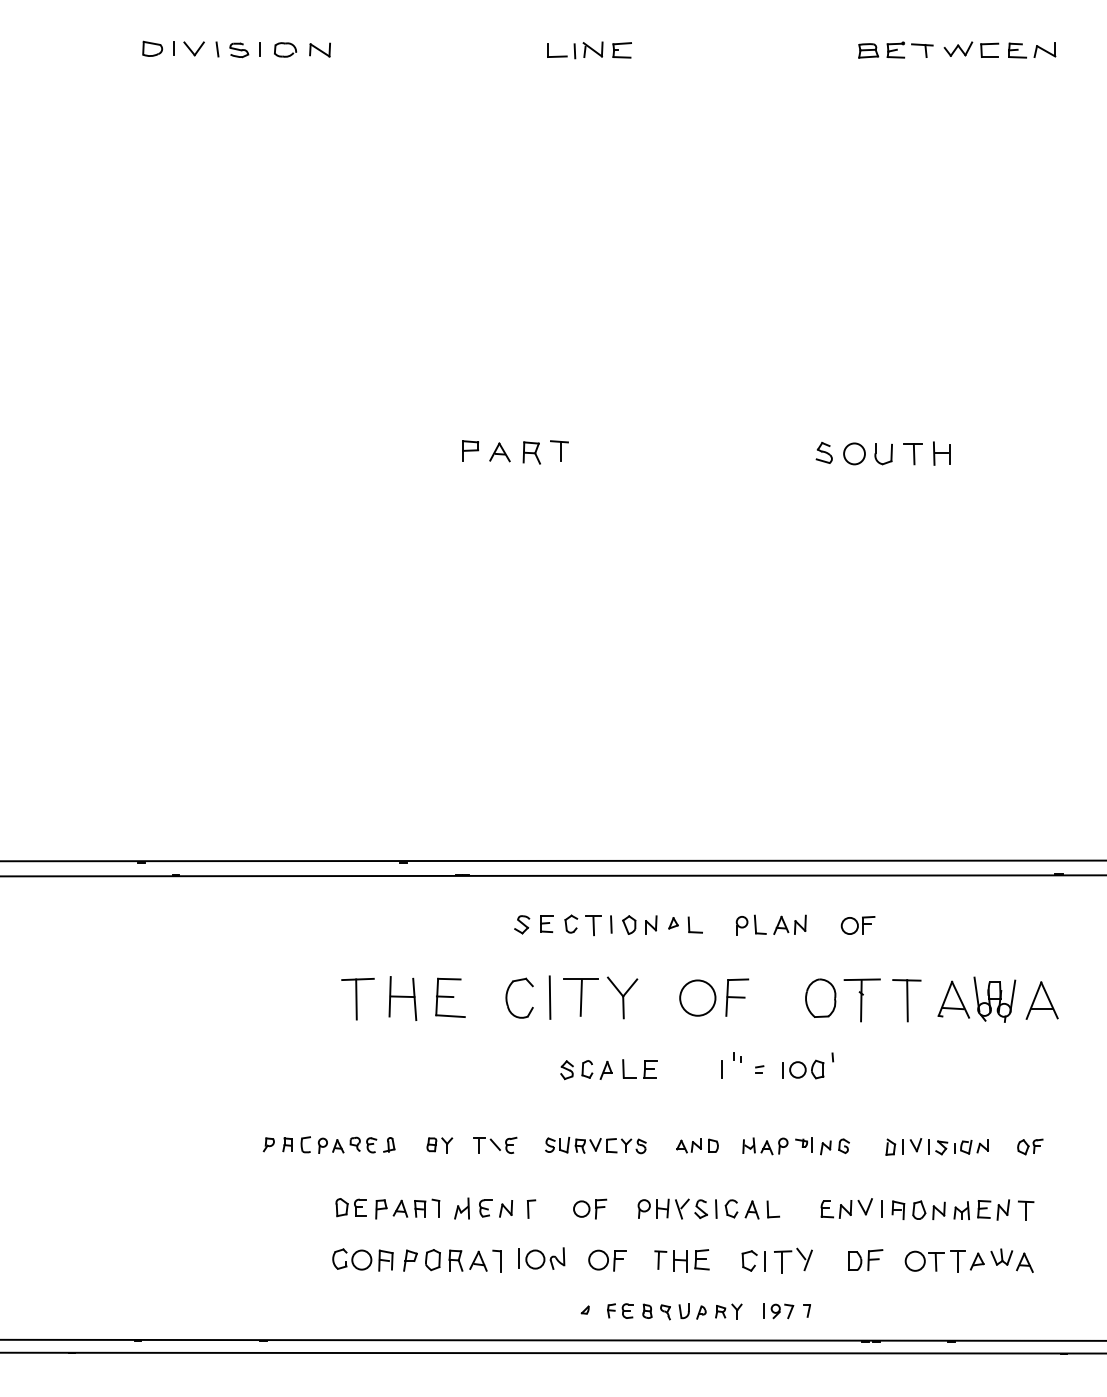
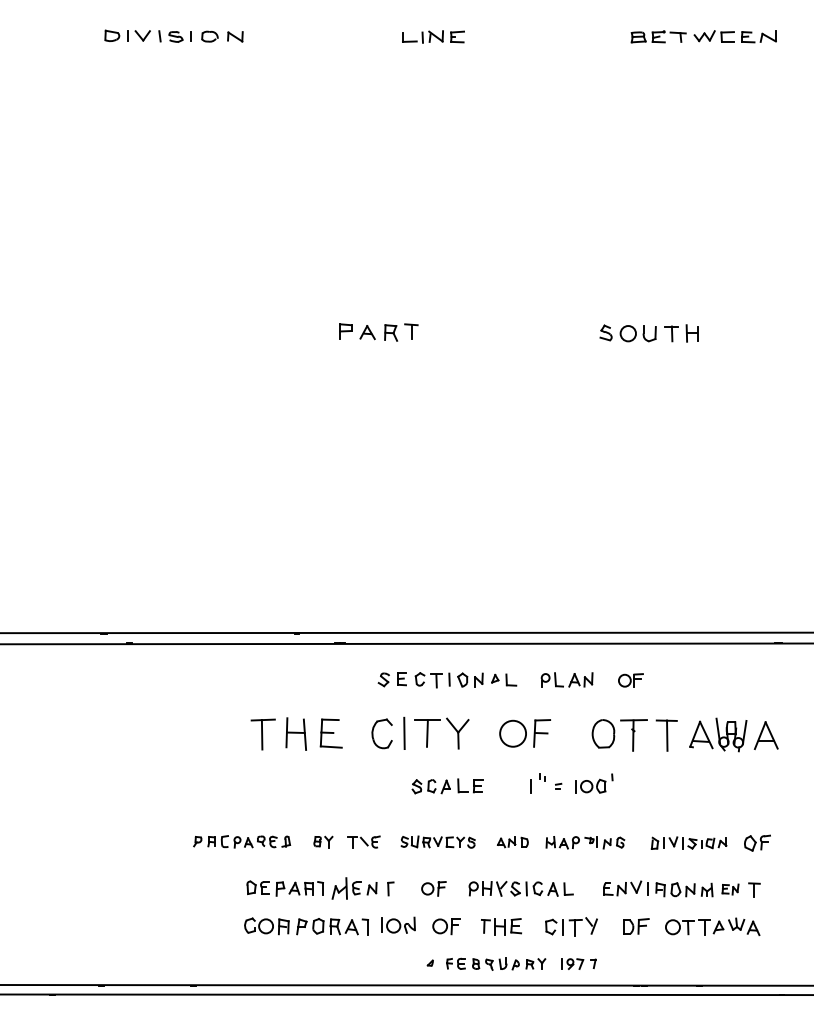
part: (1030, 1146) -> (757, 842), size x1.4
part: (461, 1208) -> (339, 888), size x1.4
part: (993, 1209) -> (730, 889), size x0.7

